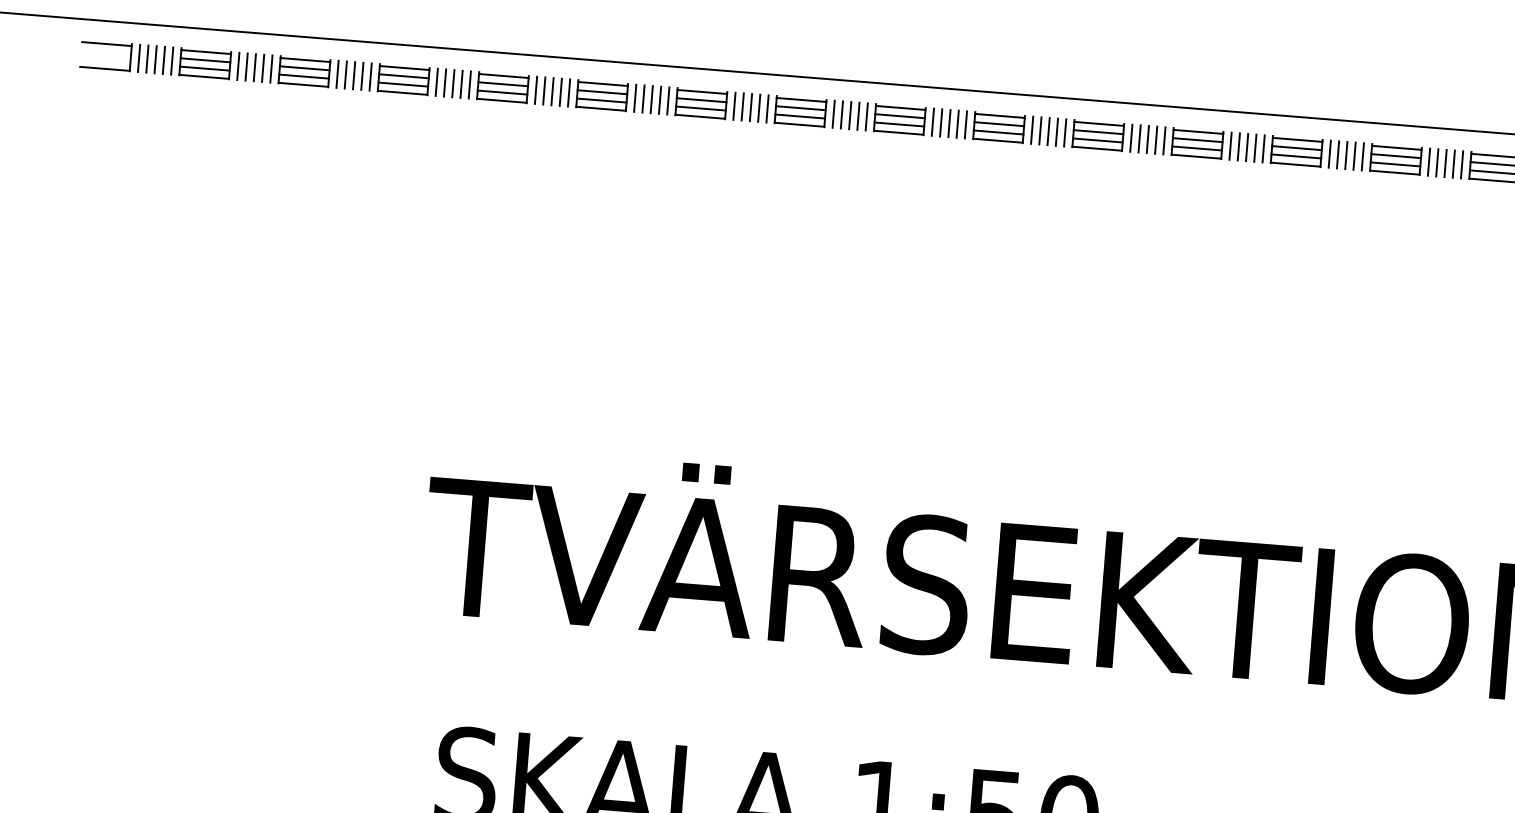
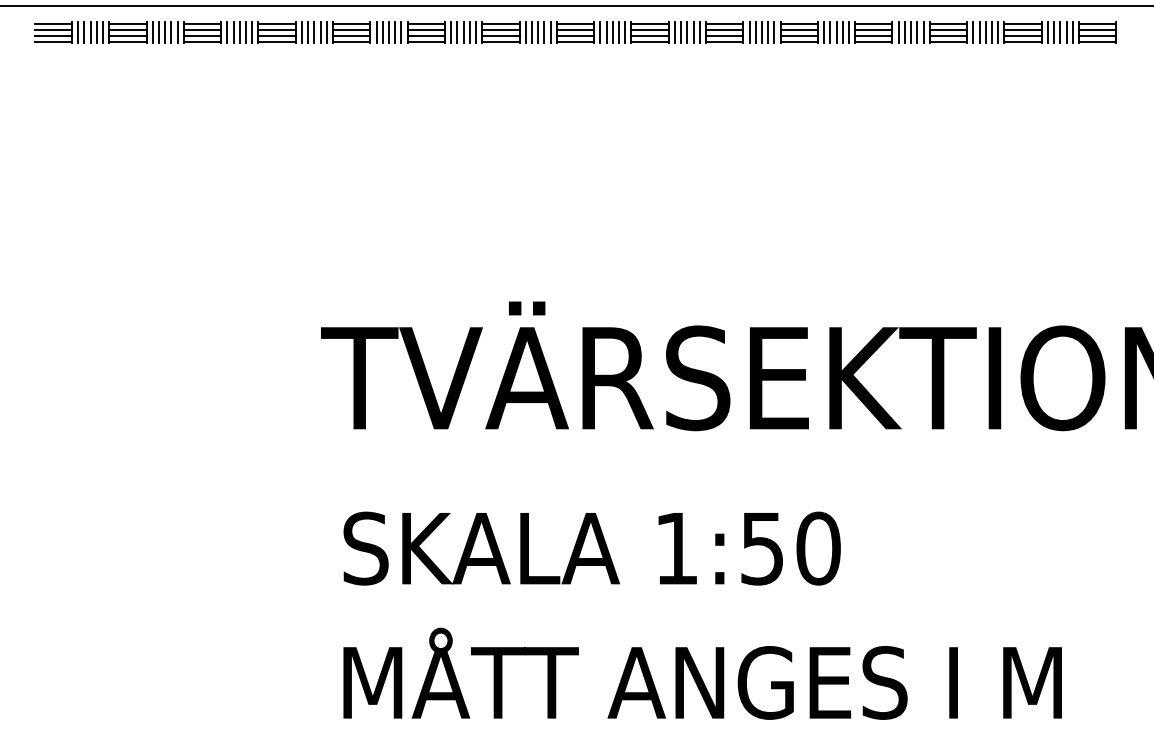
line: (105, 51) -> (52, 29), added
line: (104, 61) -> (52, 36), added

